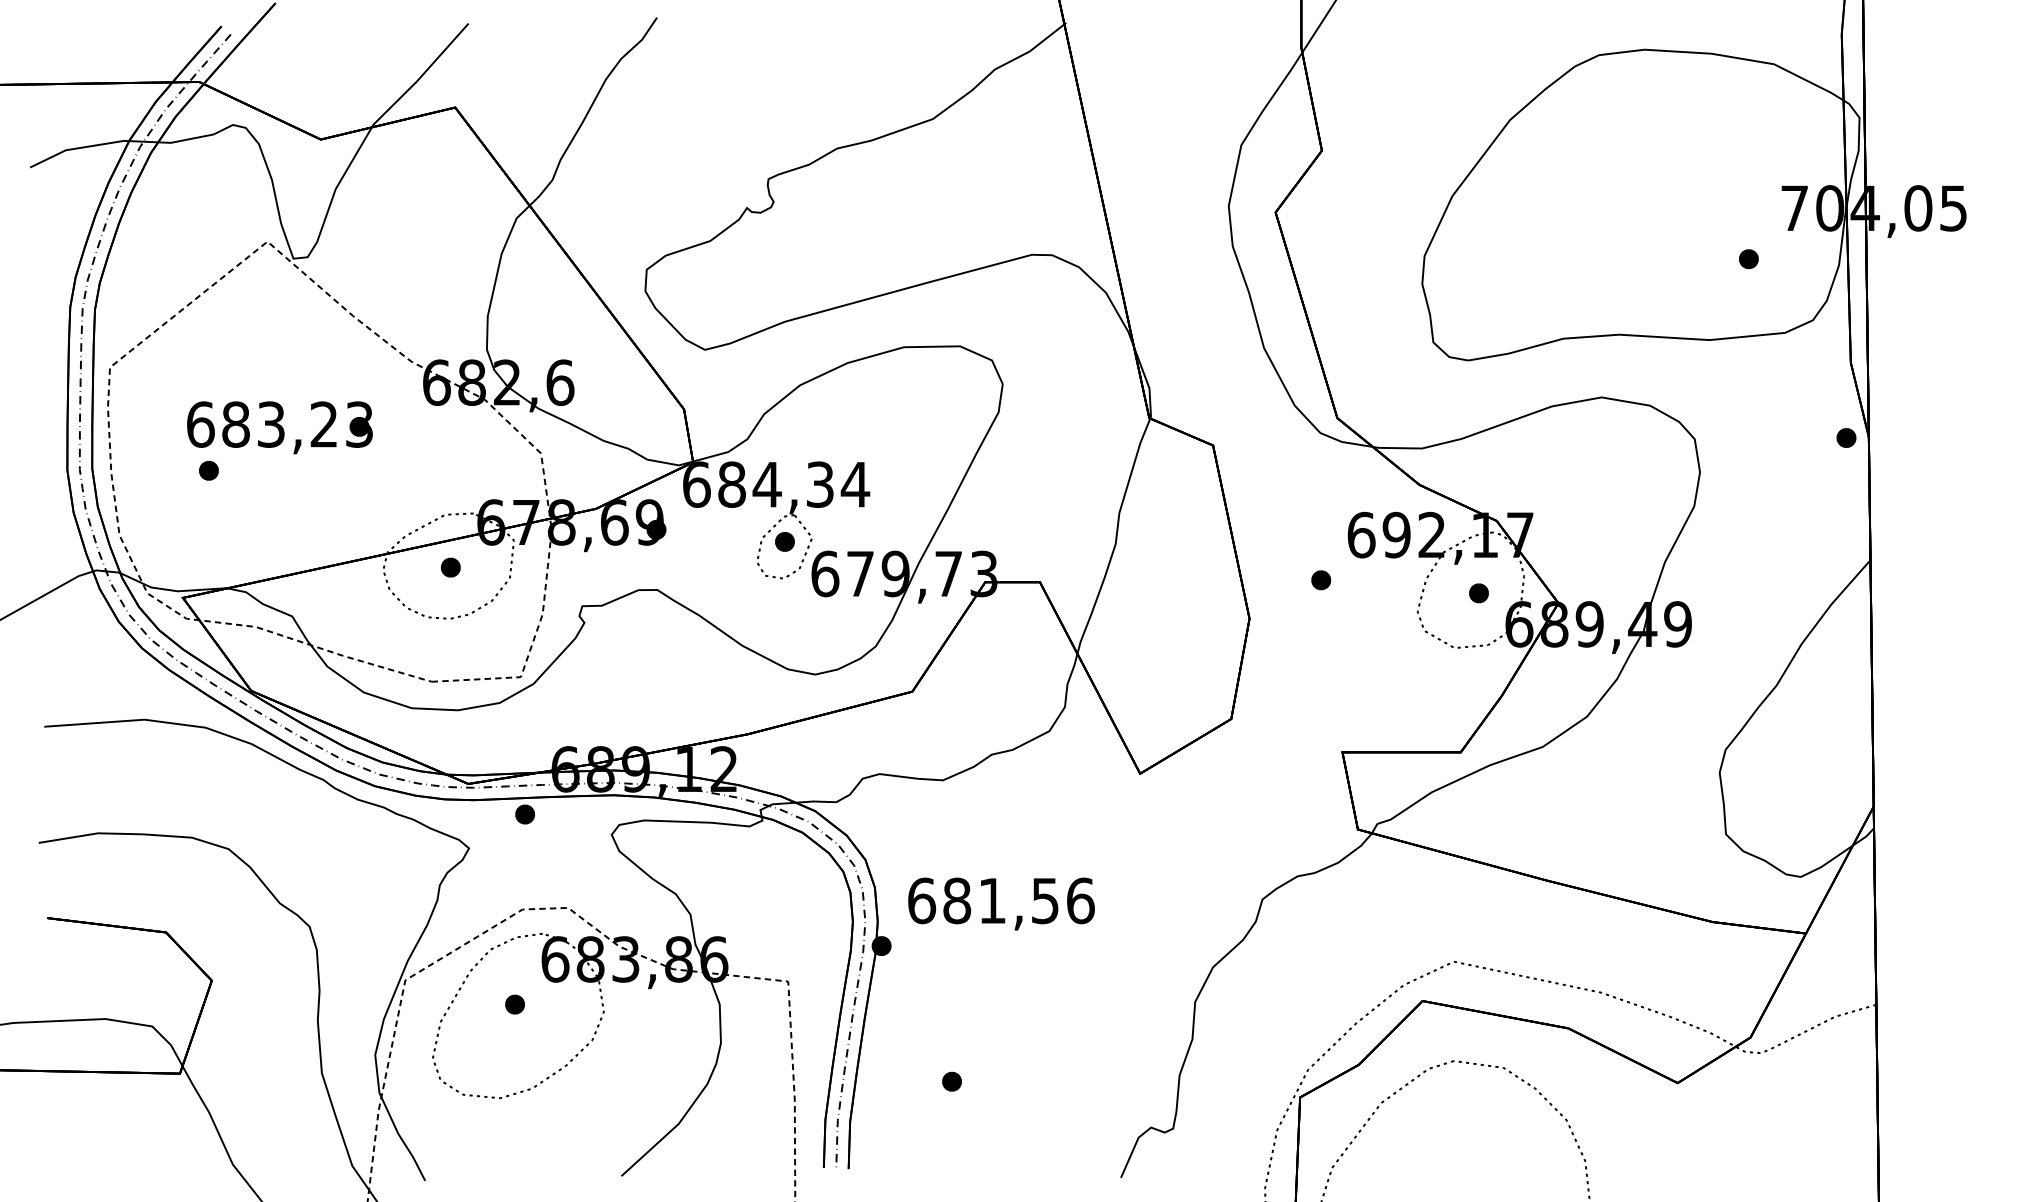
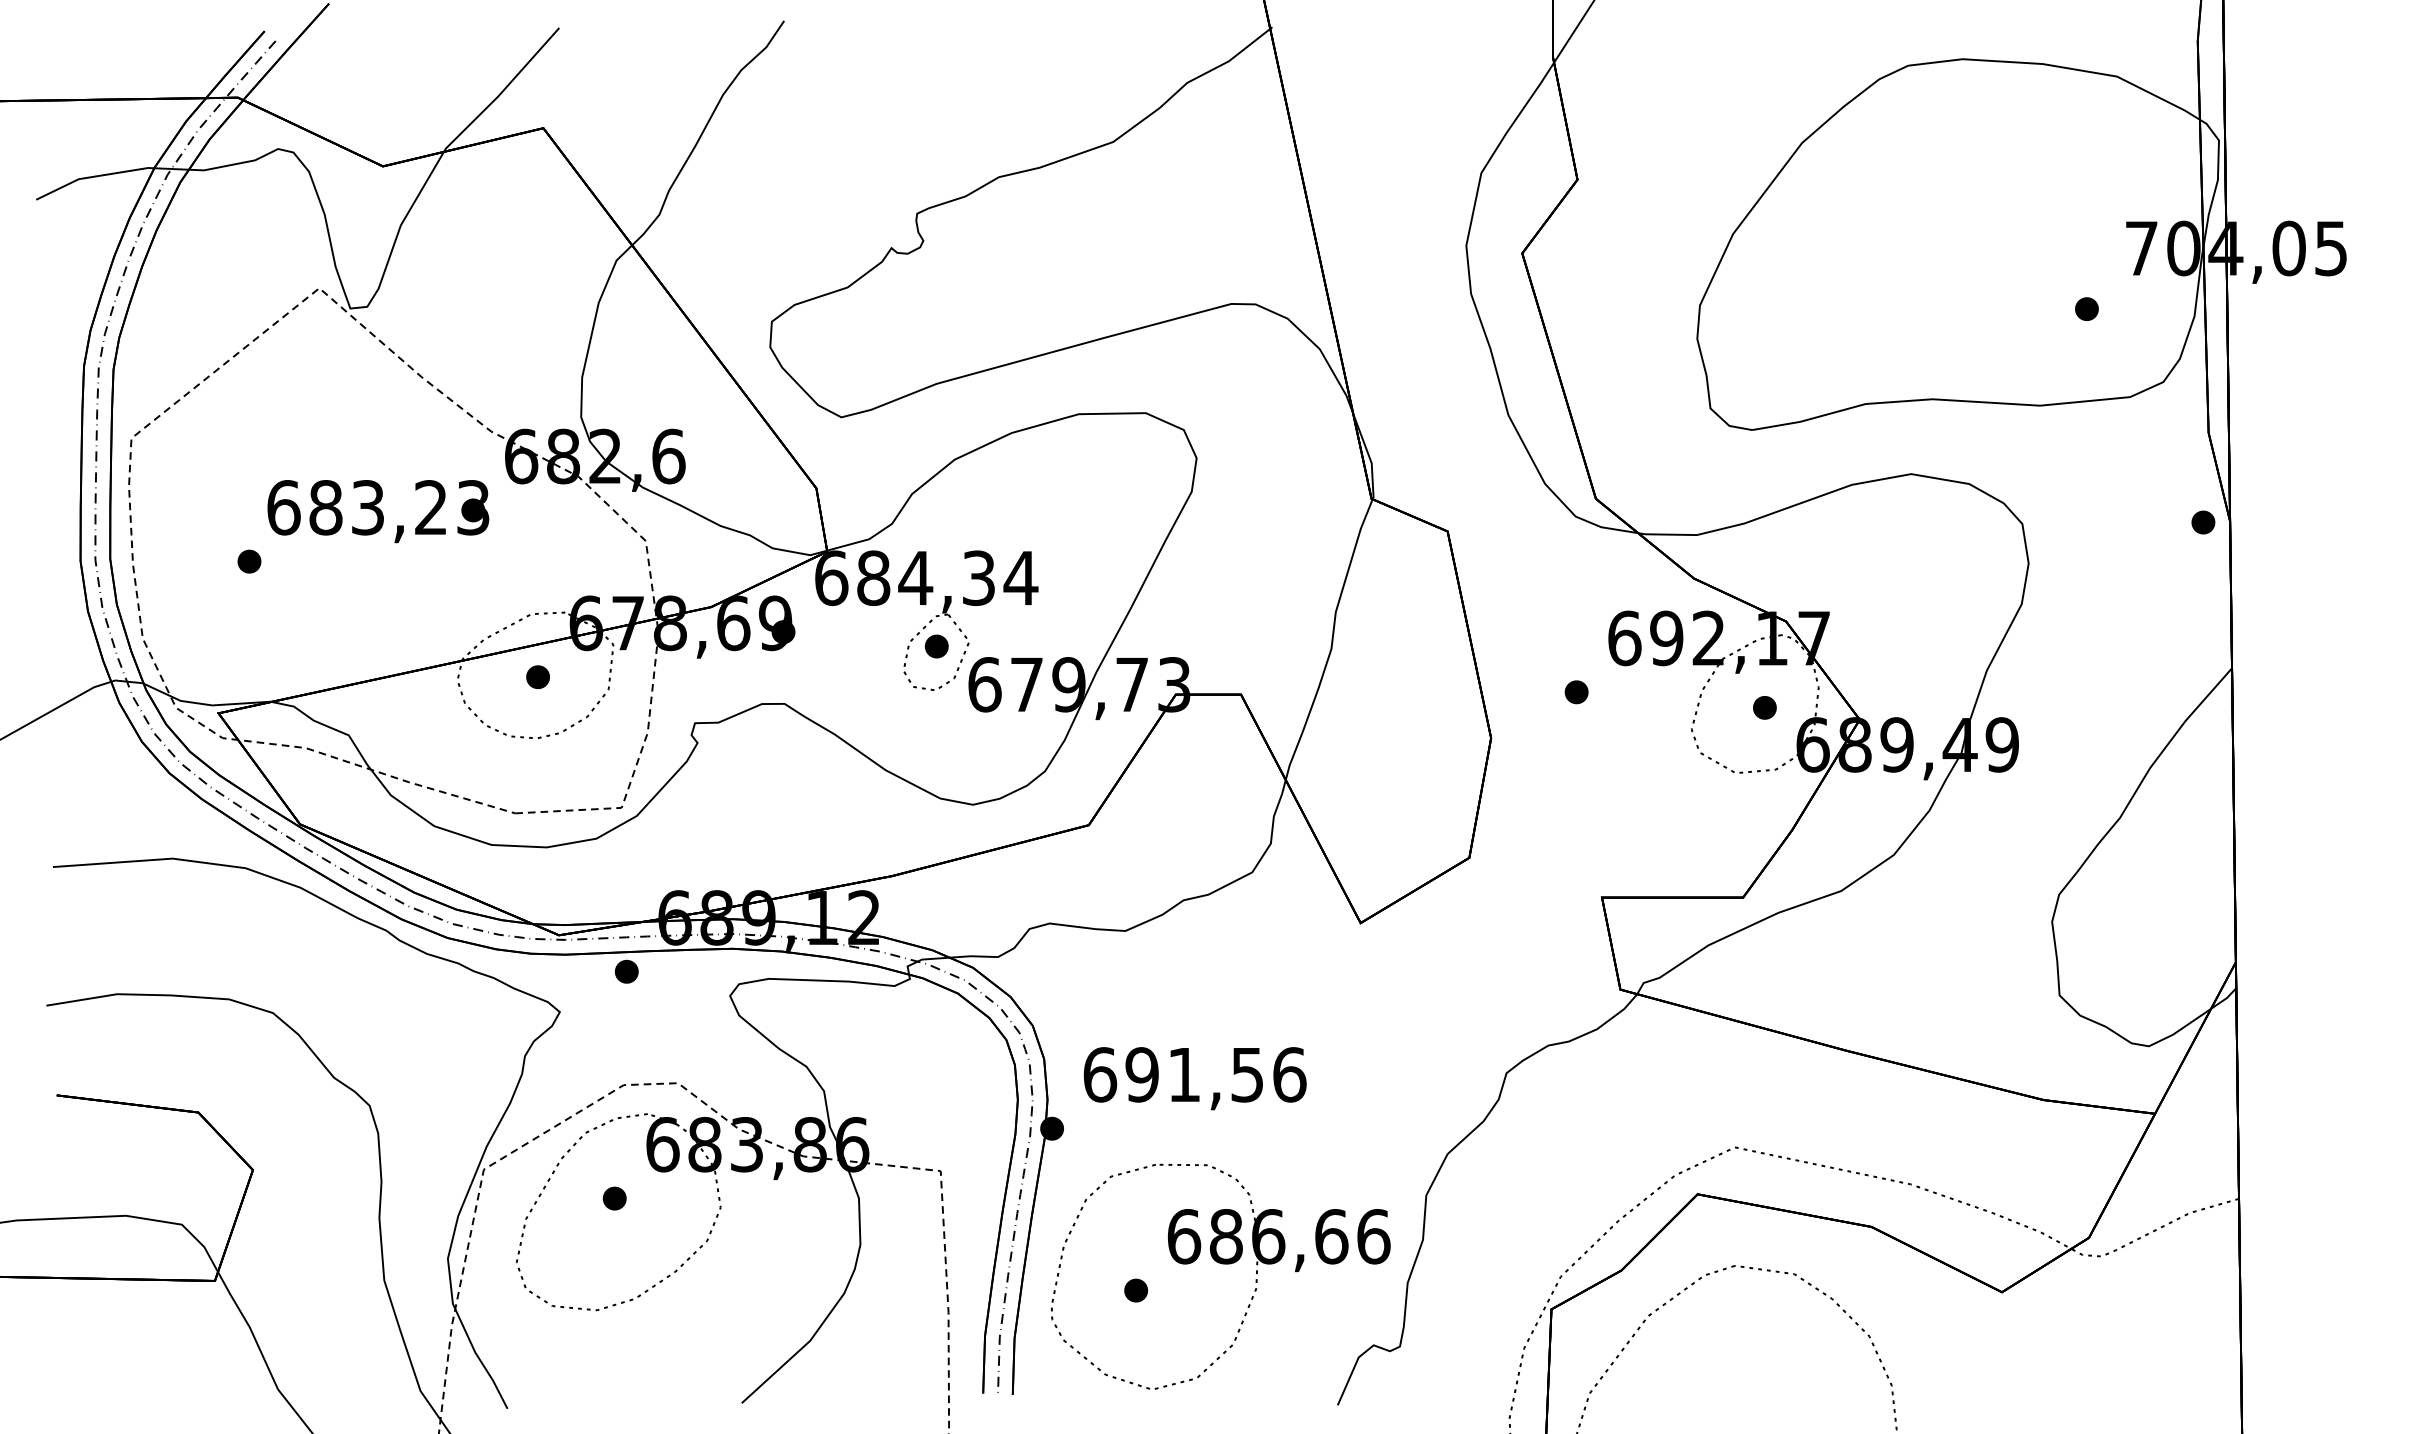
text: (279, 427) -> (377, 511), moved
text: (957, 900) -> (1142, 1074), 681,56 -> 691,56
part: (1022, 1059) -> (1220, 1264), added

